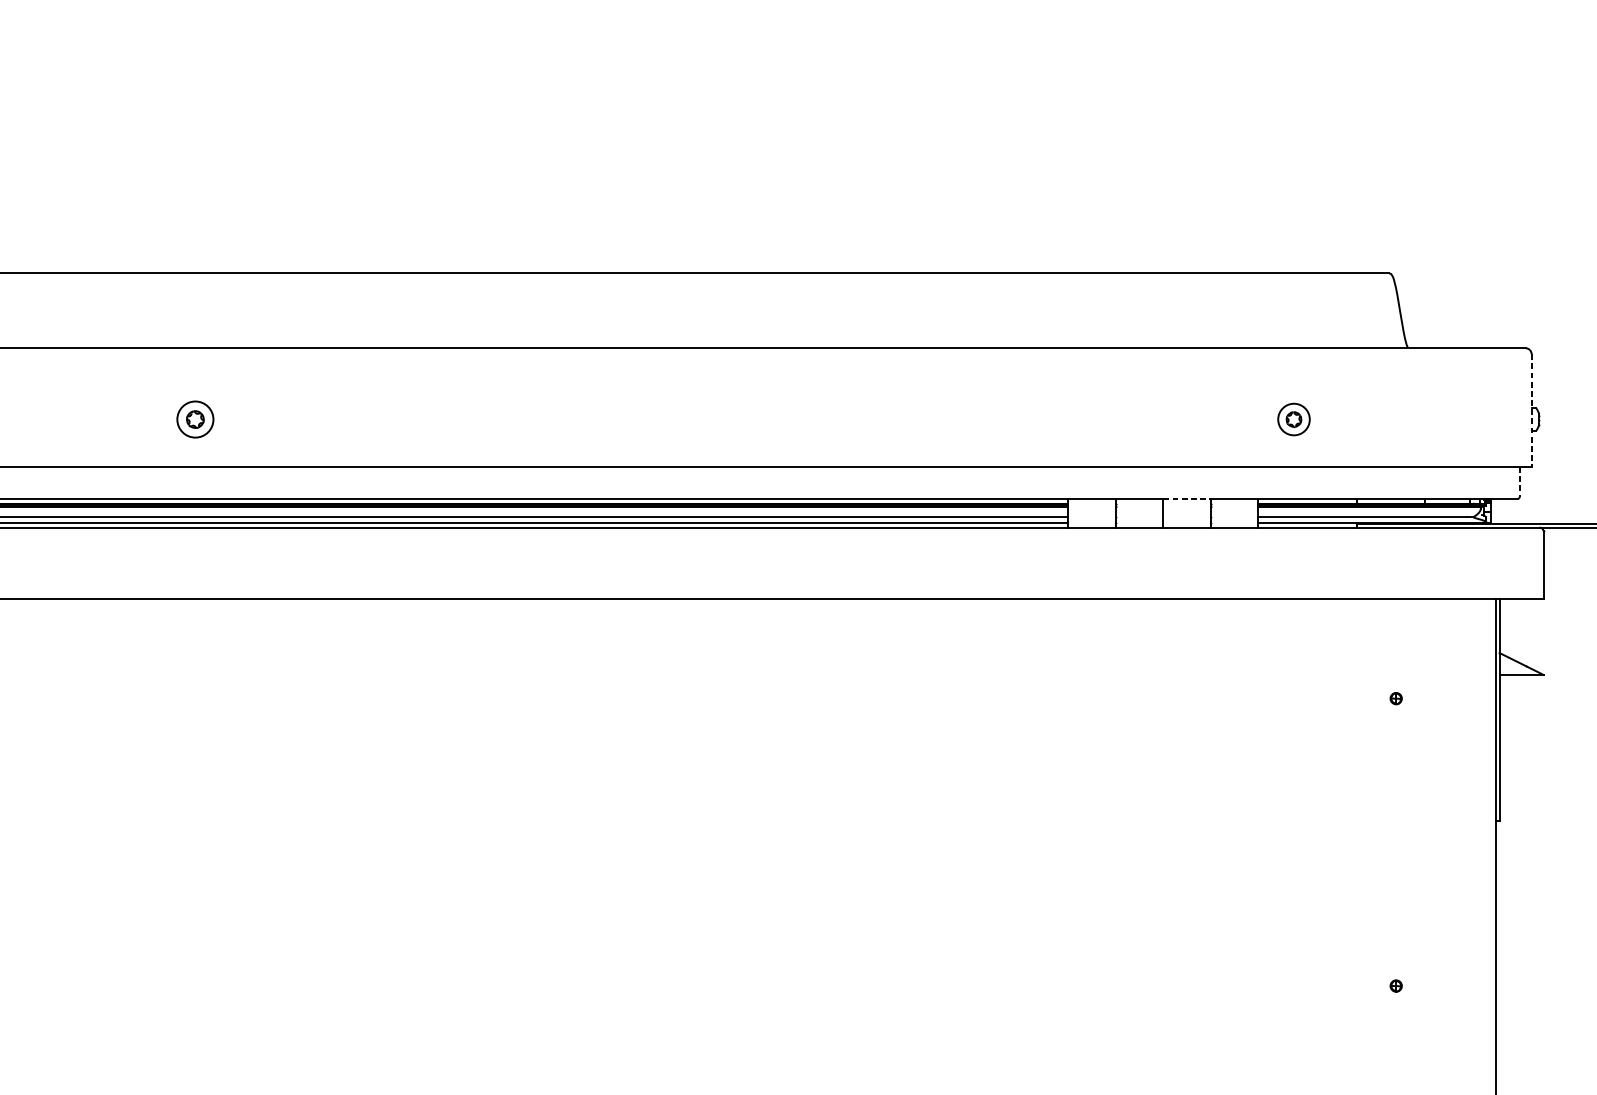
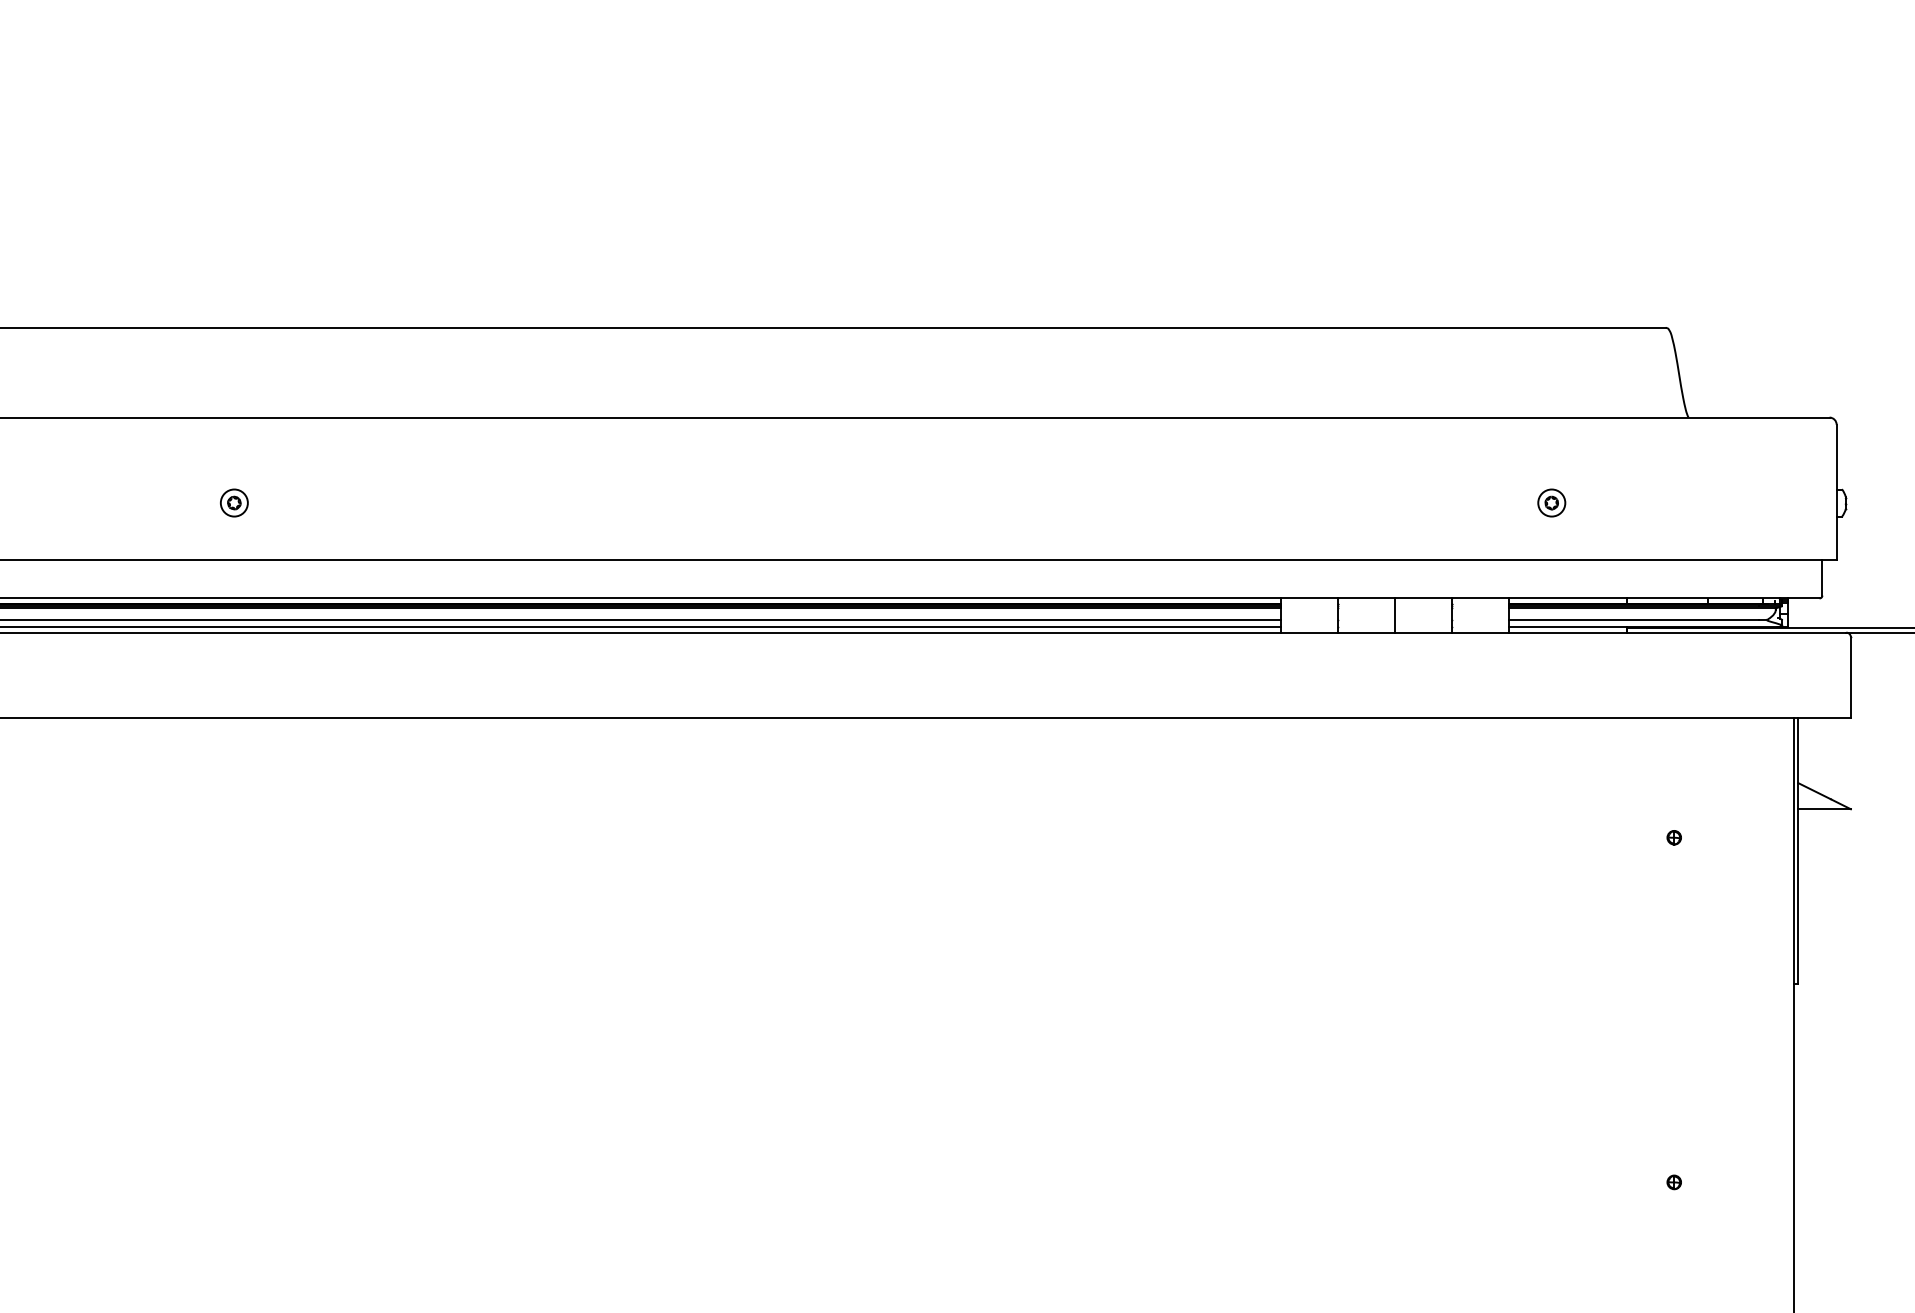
line: (1531, 410) -> (1836, 492), dashed -> solid
part: (195, 419) -> (234, 502), size x0.62
part: (1293, 419) -> (1551, 502), size x0.71
line: (1519, 481) -> (1822, 577), dashed -> solid
line: (1187, 499) -> (1424, 598), dashed -> solid

